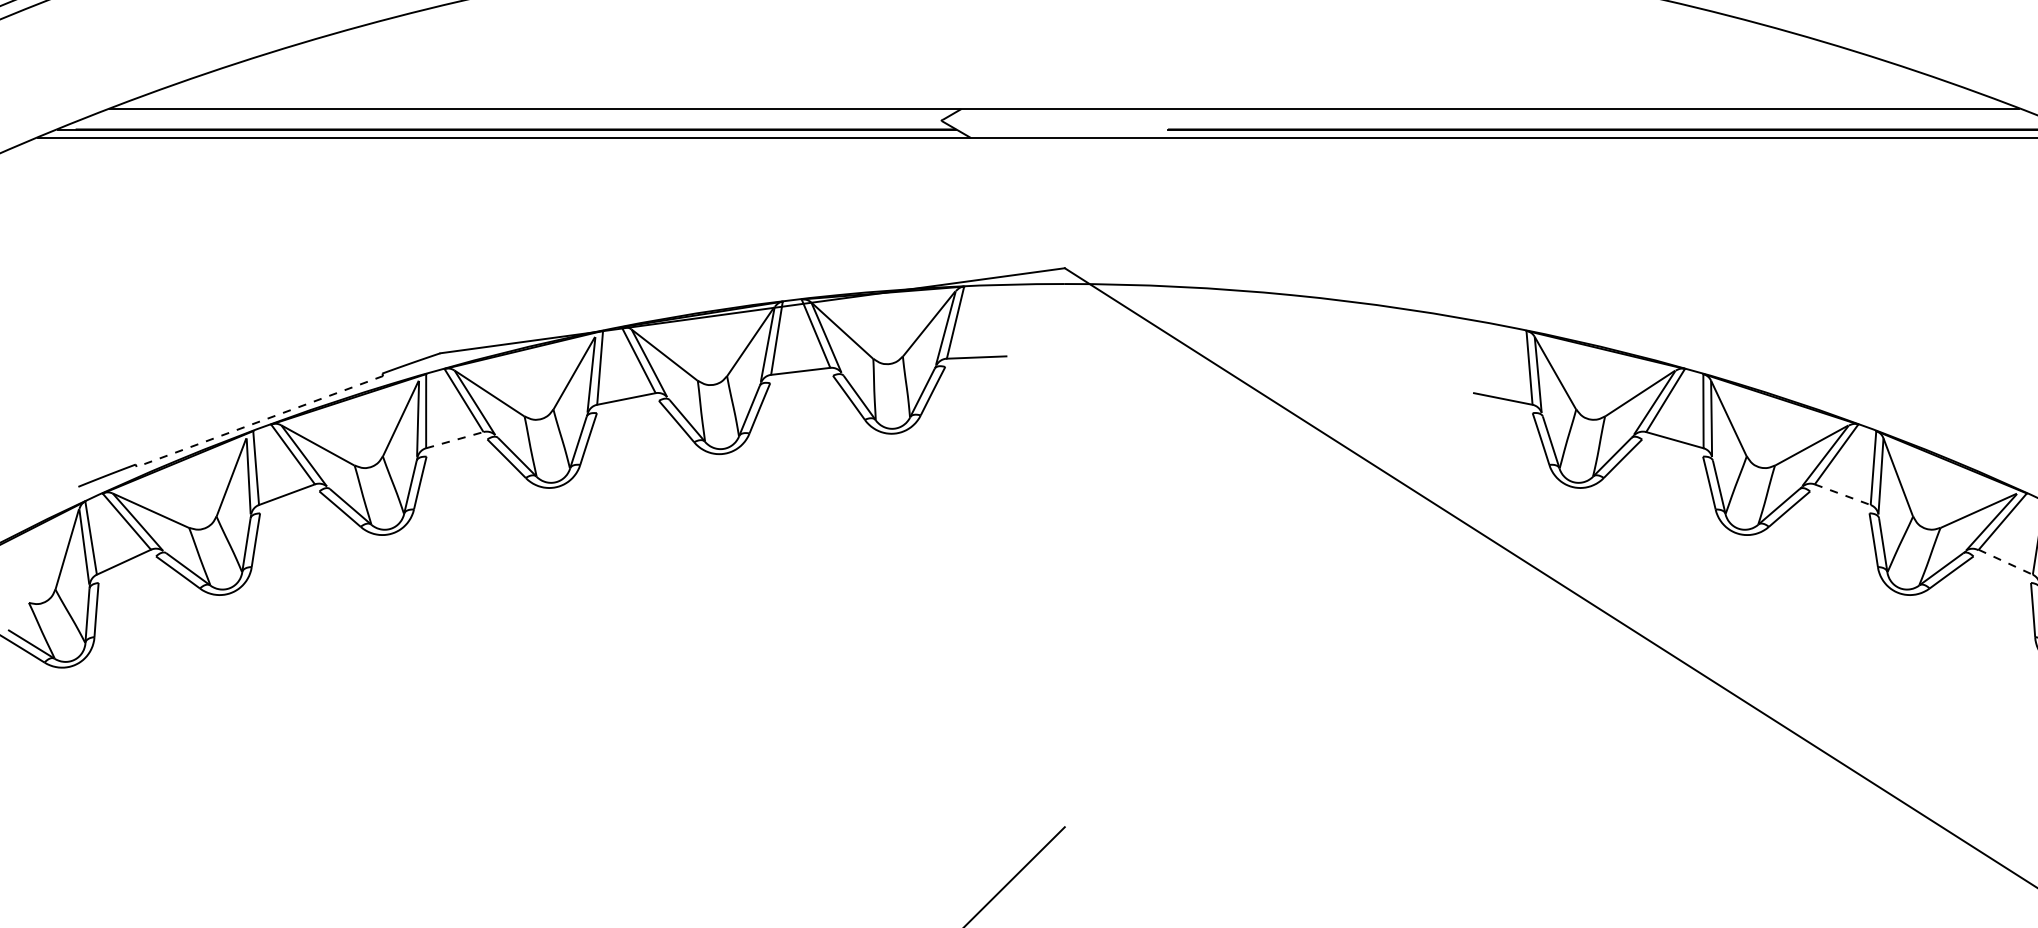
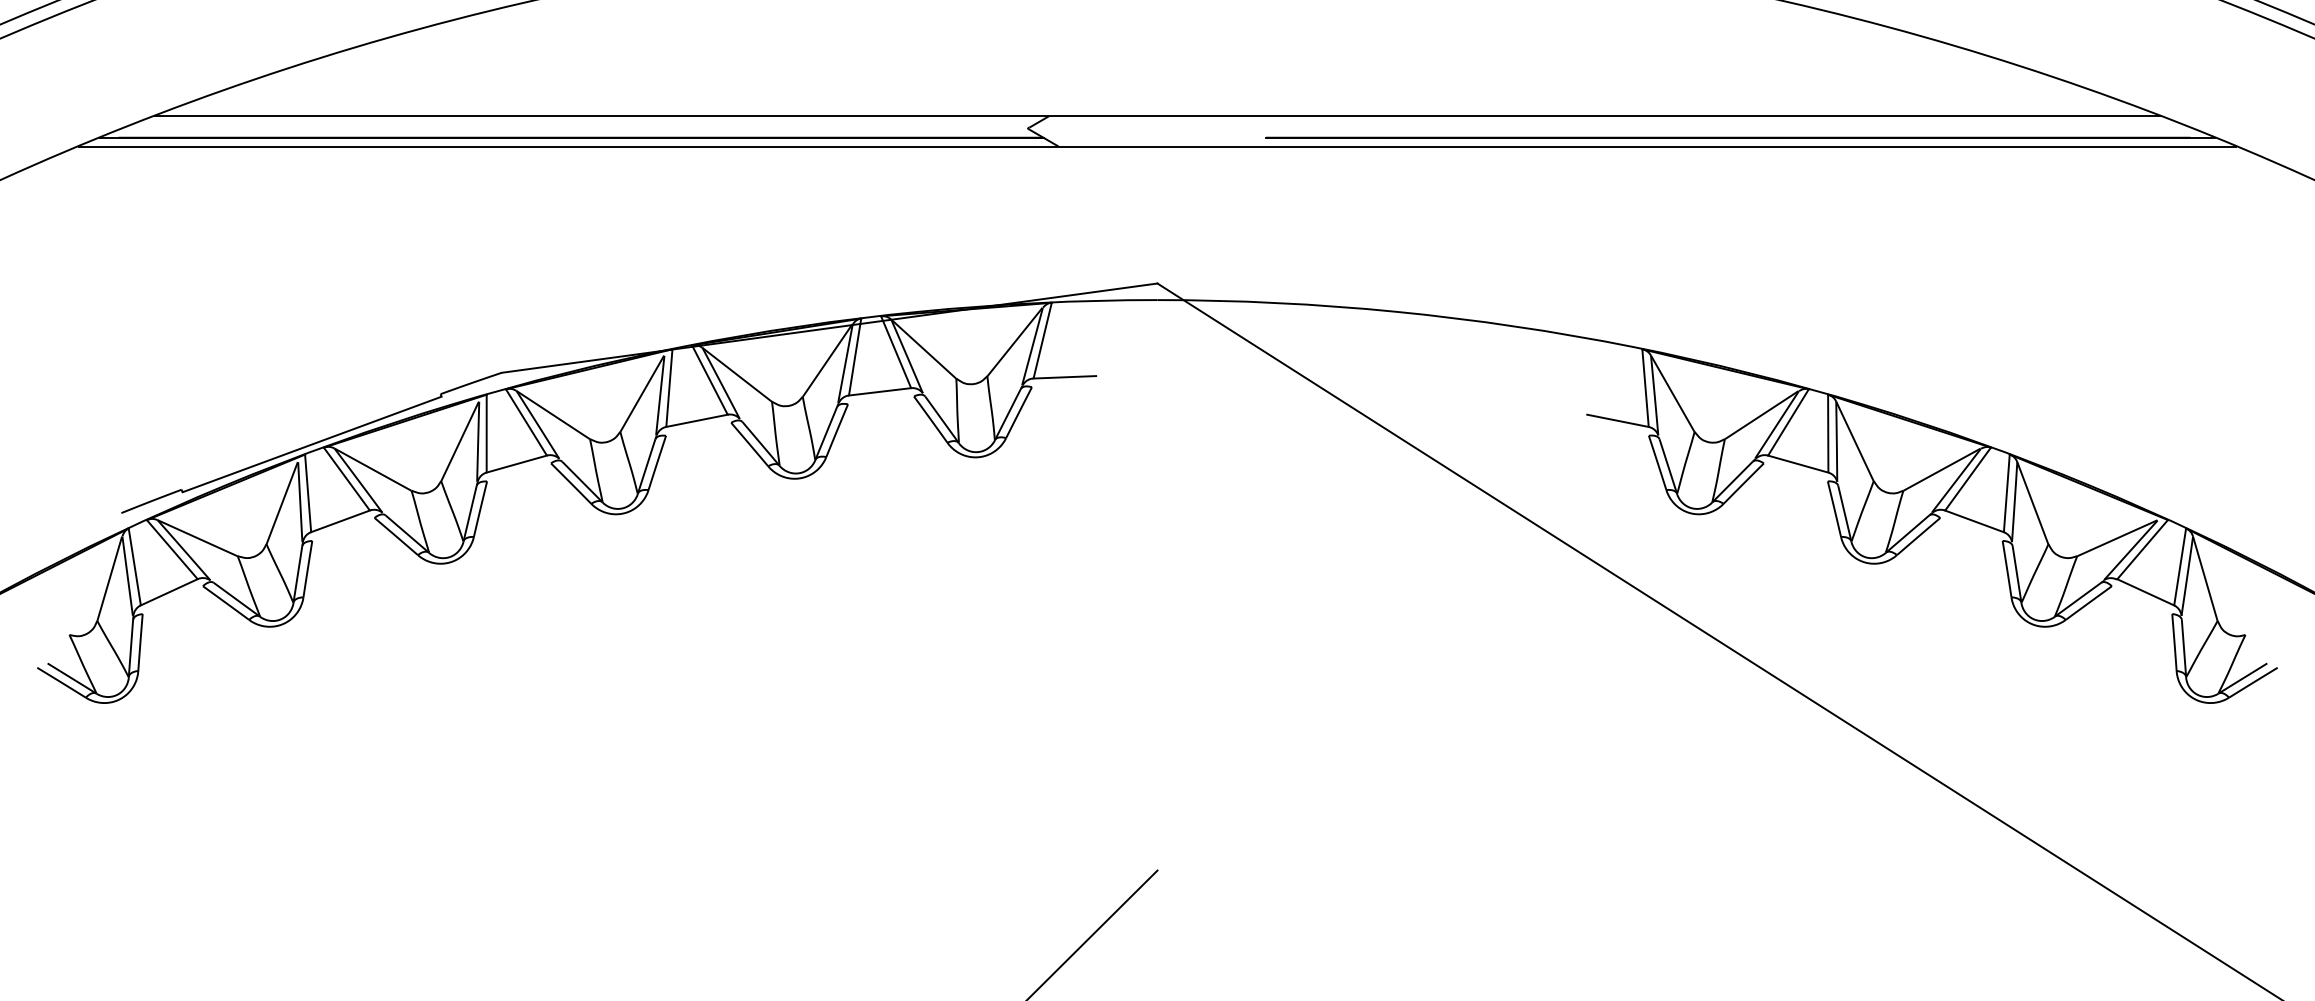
line: (260, 421) -> (312, 444), dashed -> solid
line: (455, 439) -> (517, 463), dashed -> solid
line: (1842, 494) -> (1974, 521), dashed -> solid
line: (2006, 562) -> (2146, 592), dashed -> solid

